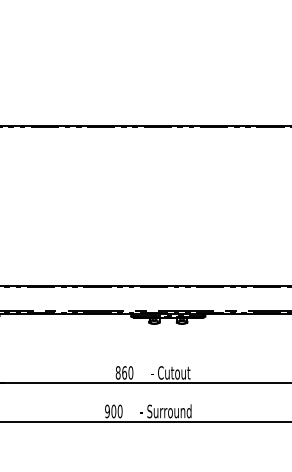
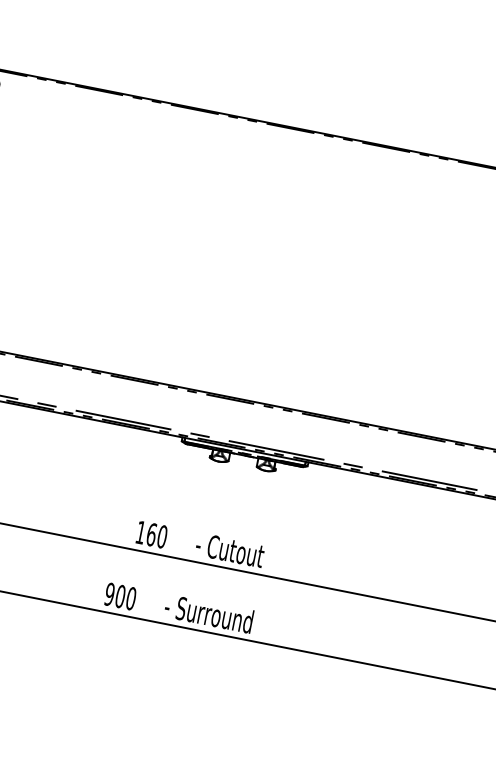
text: (117, 372) -> (139, 531), 860 -> 160

